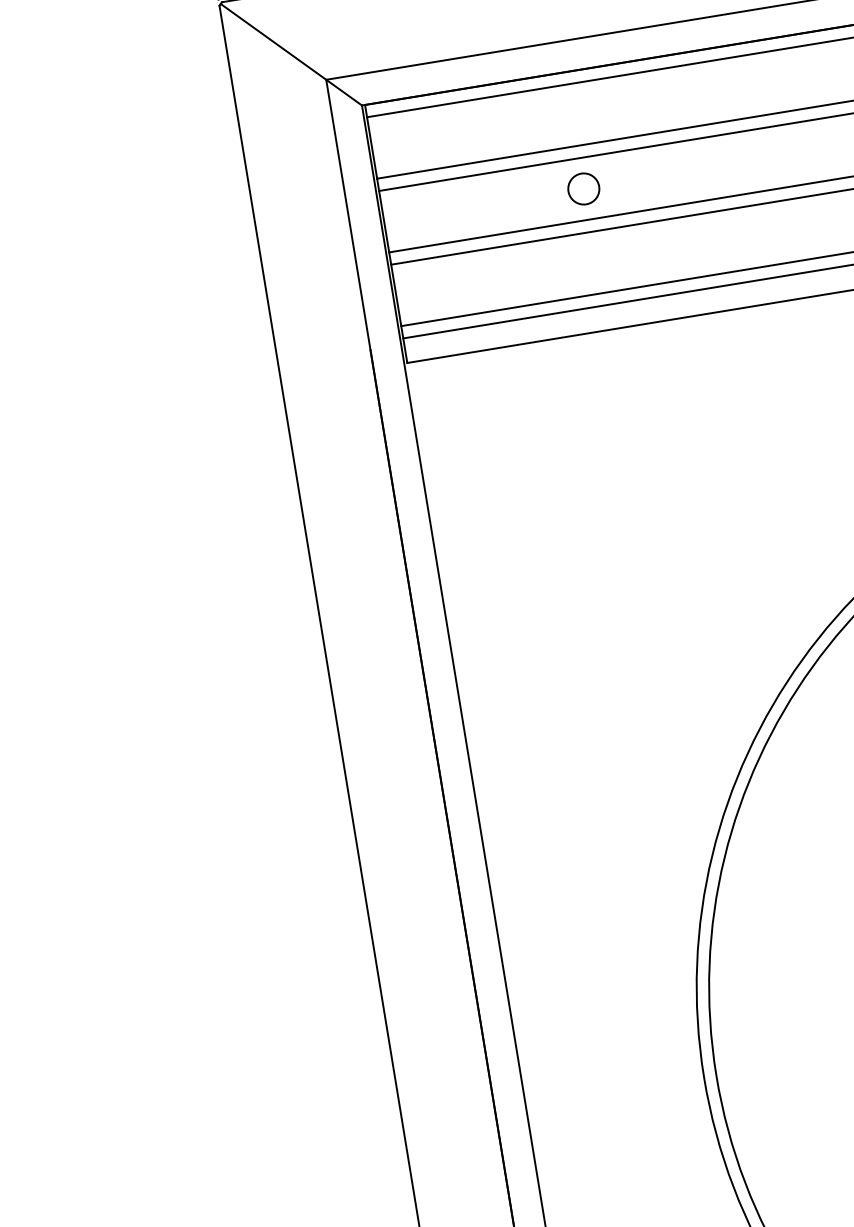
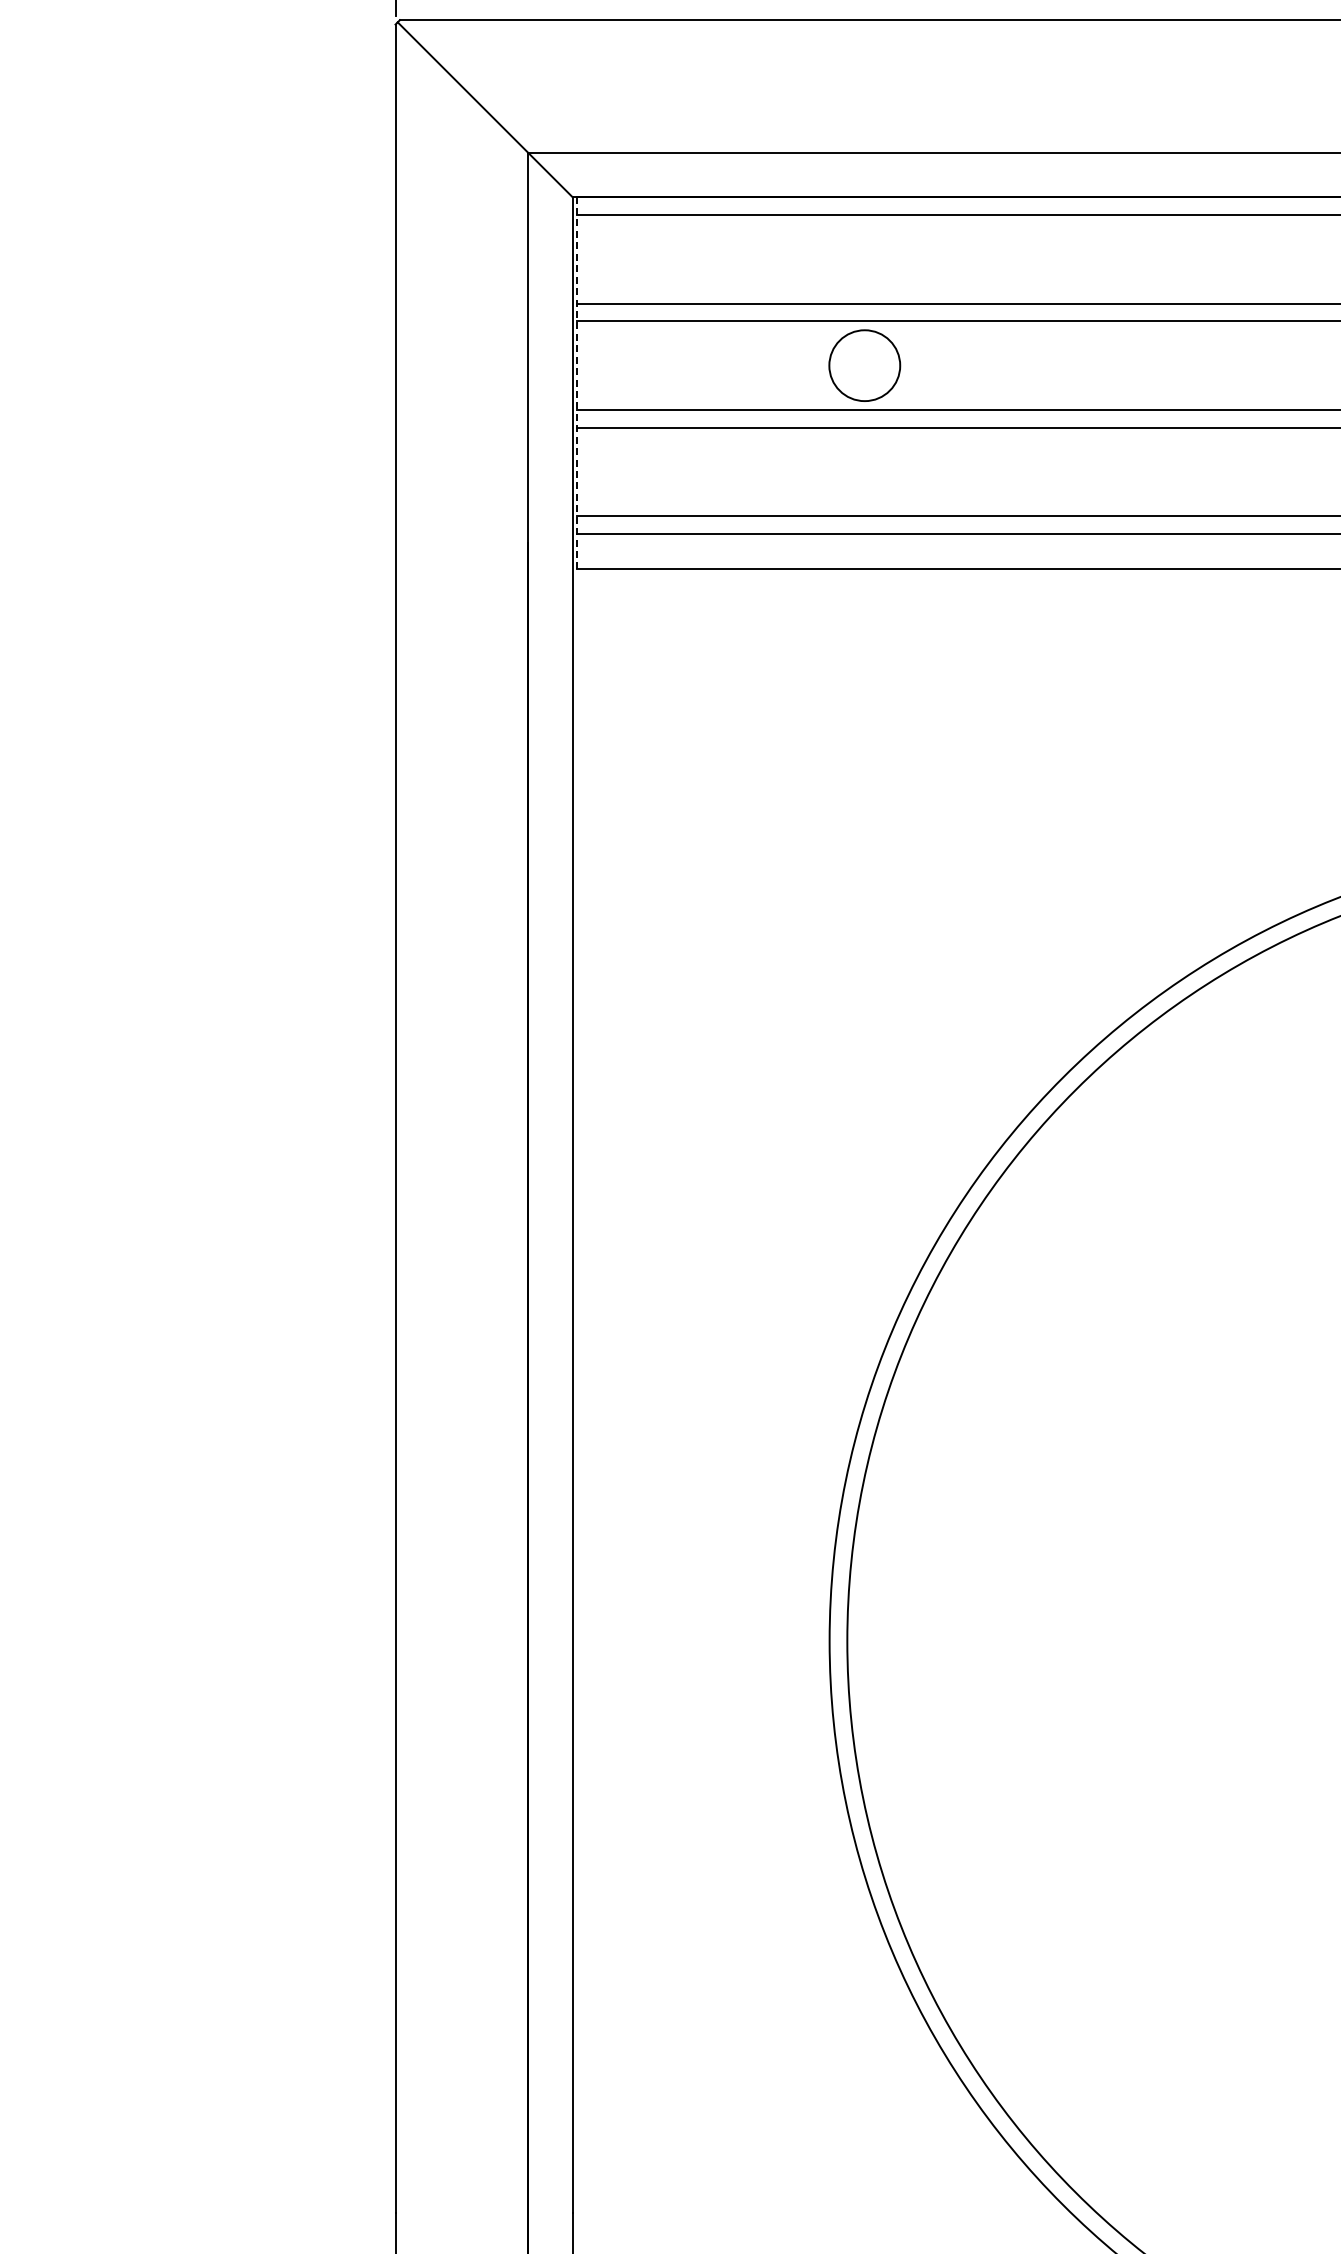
circle: (584, 188) -> (865, 365), size x1.6
line: (386, 233) -> (577, 382), solid -> dashed

